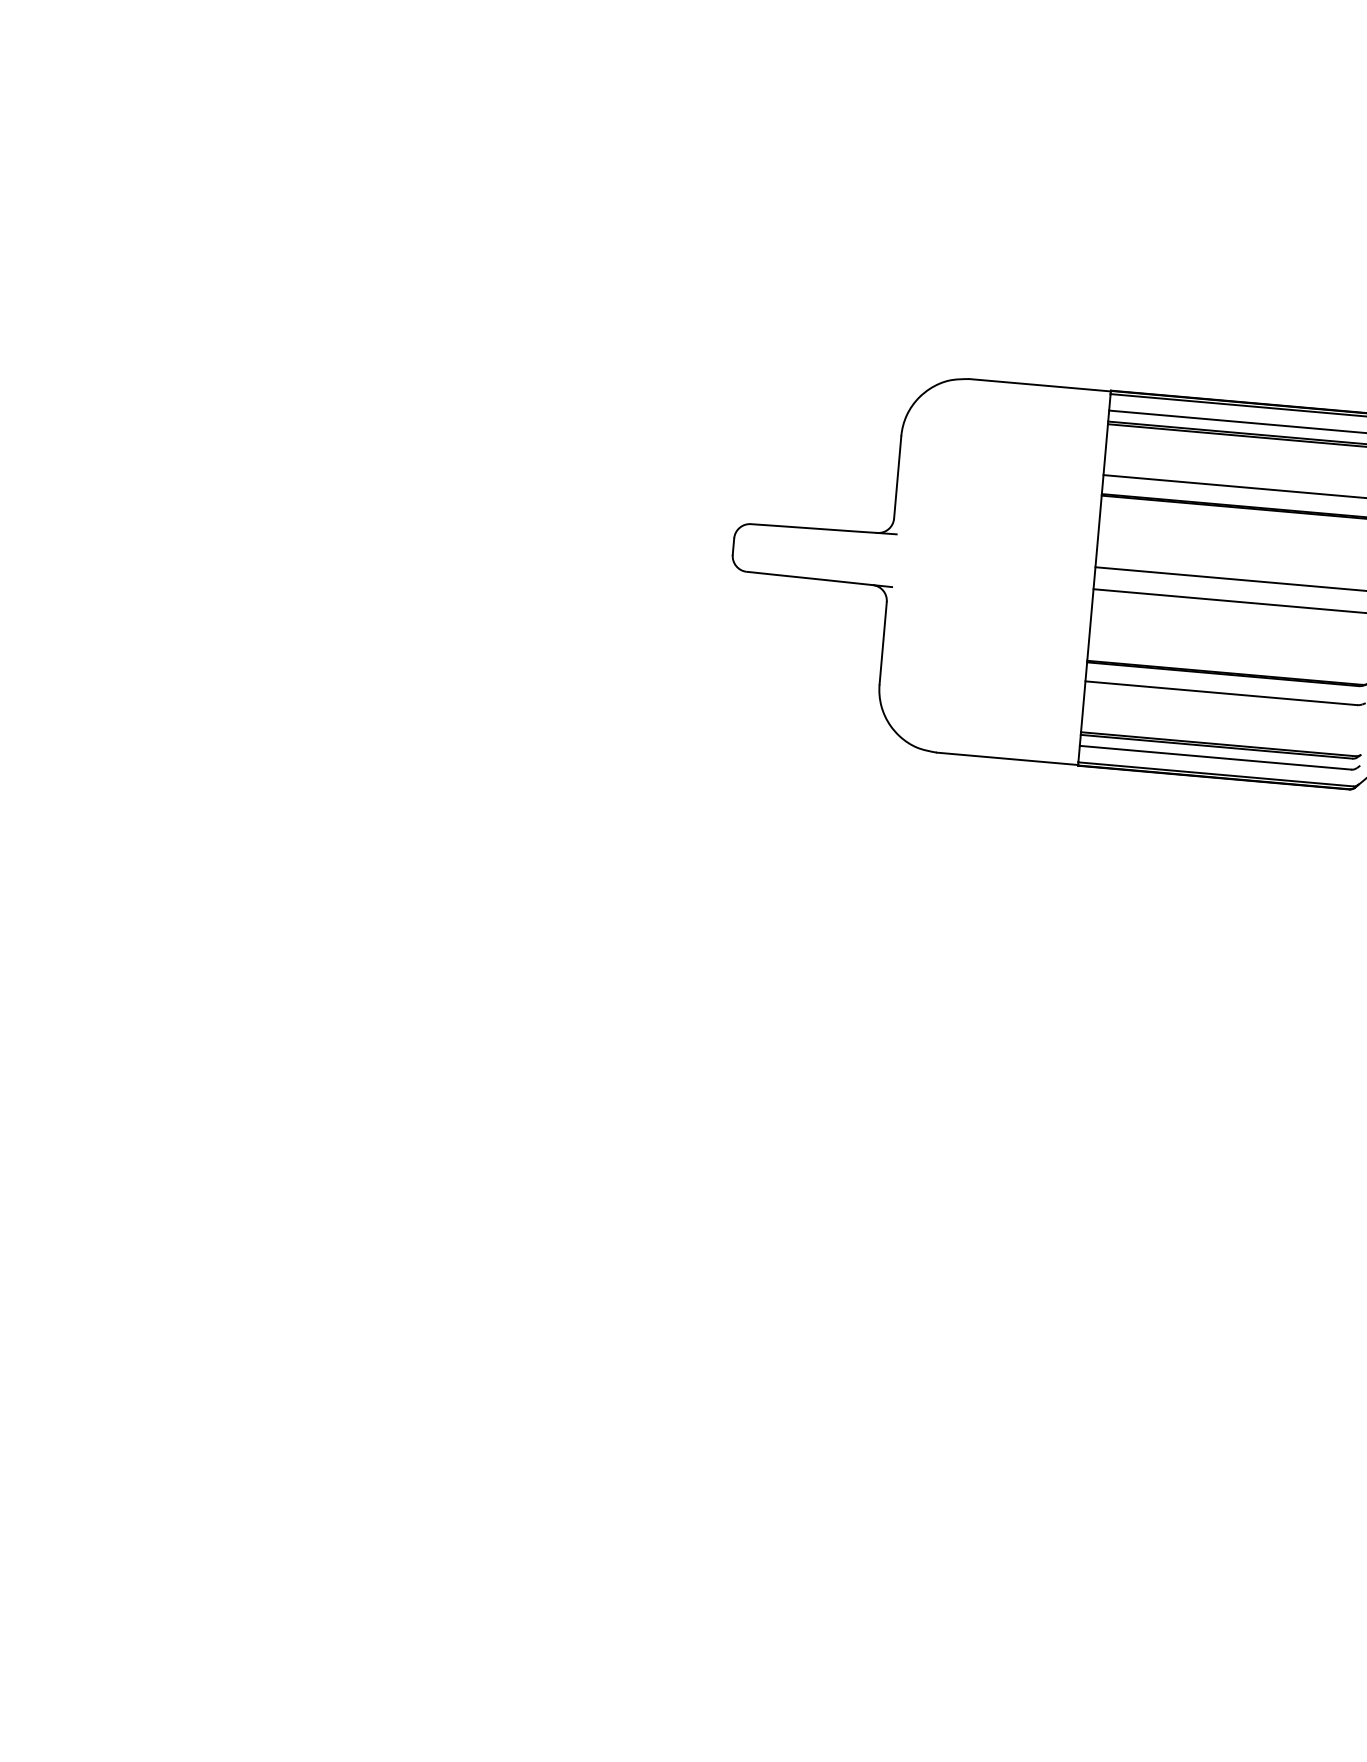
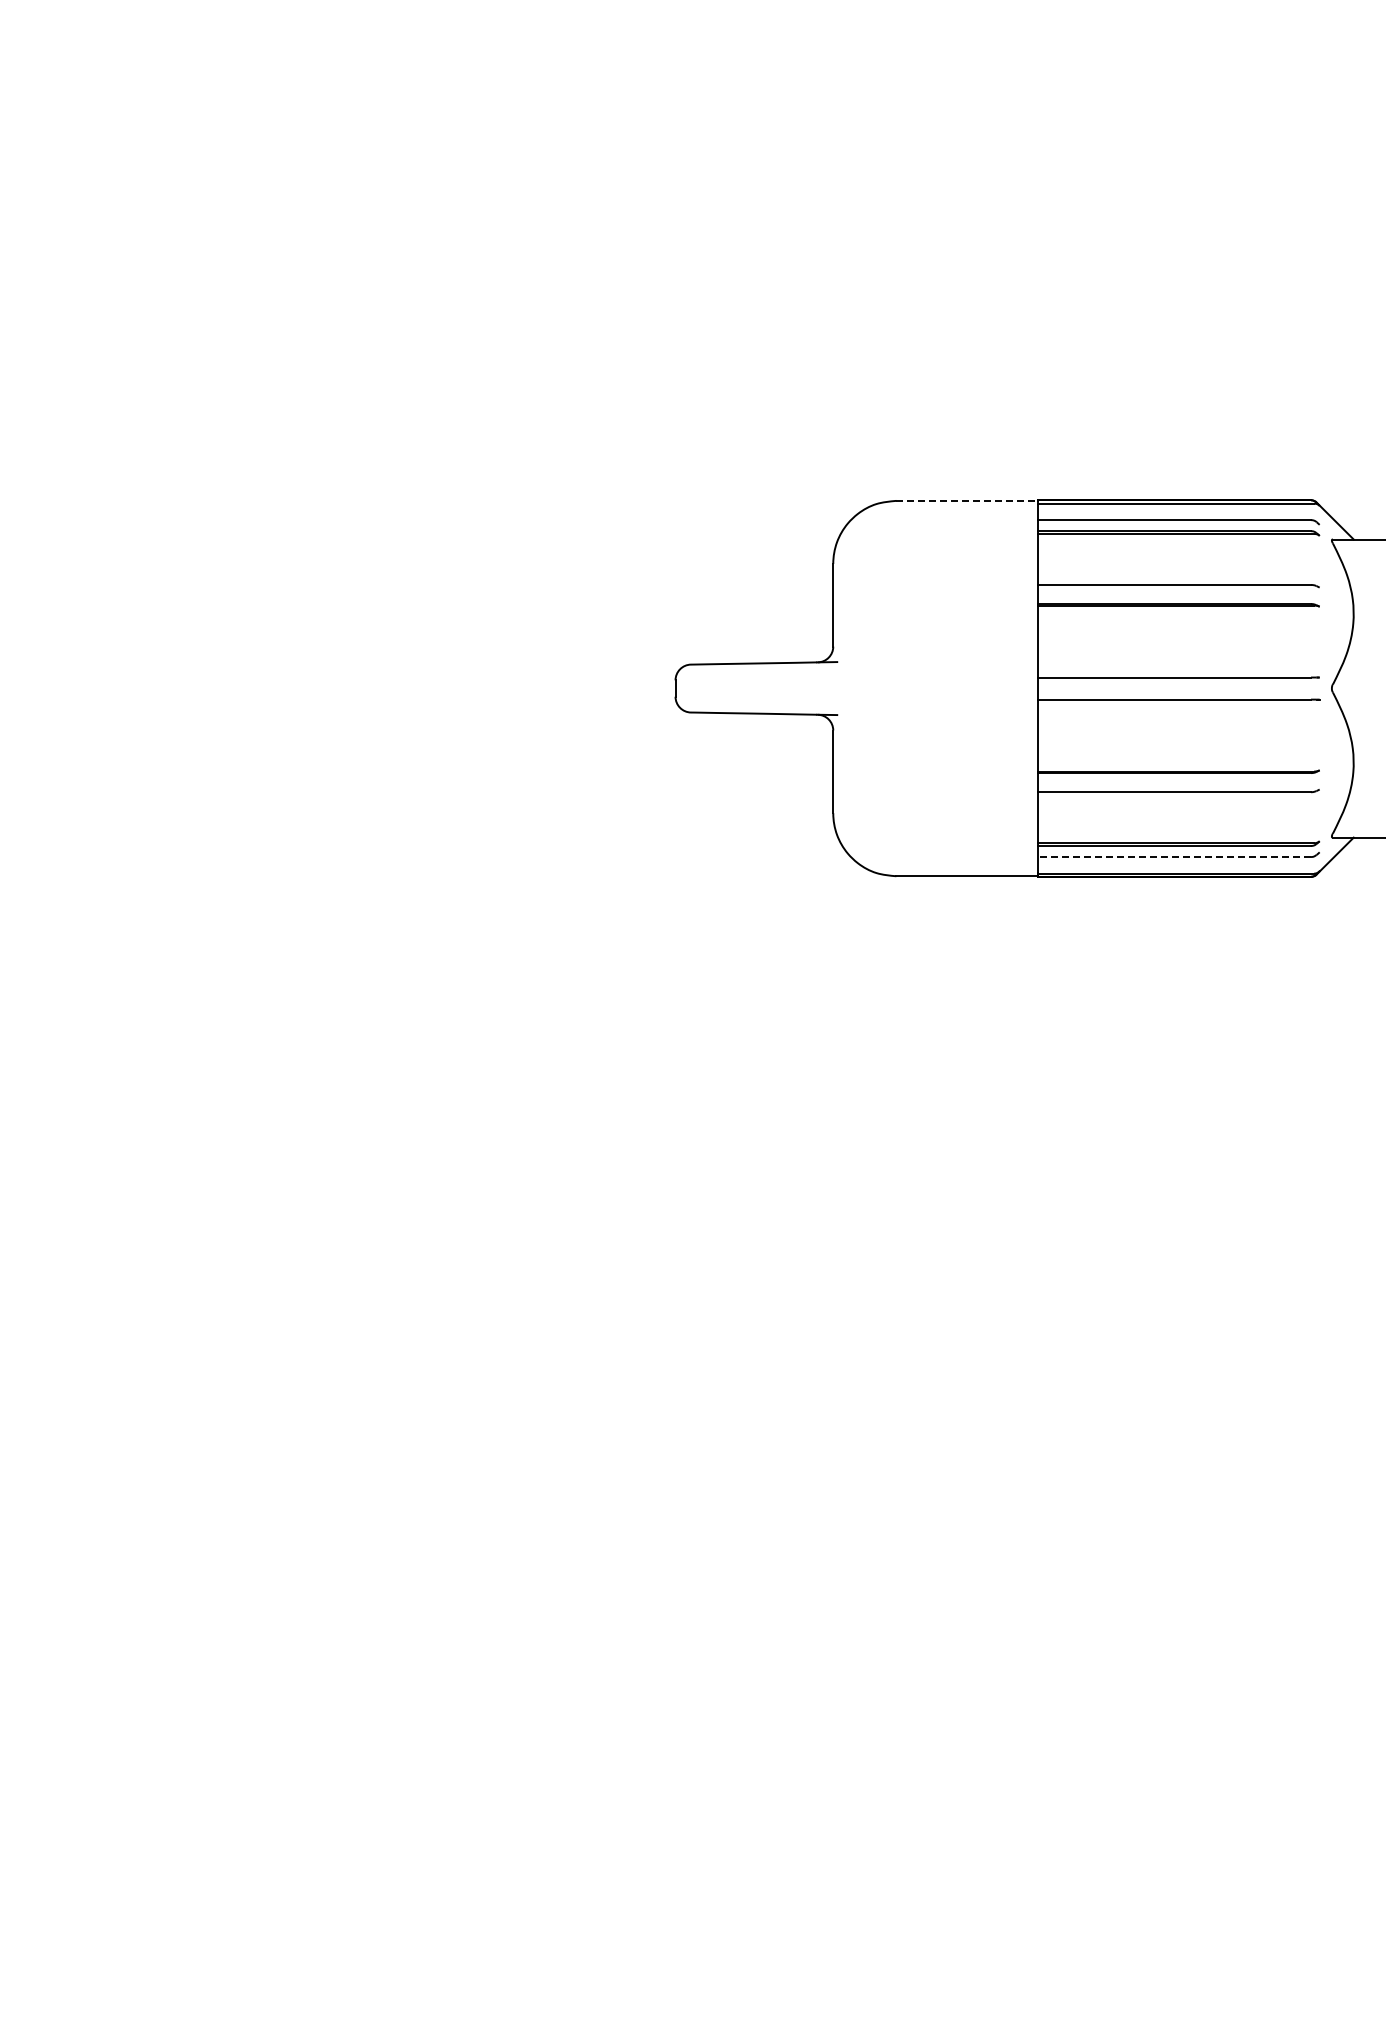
line: (1040, 384) -> (967, 500), solid -> dashed
line: (1215, 758) -> (1174, 857), solid -> dashed

